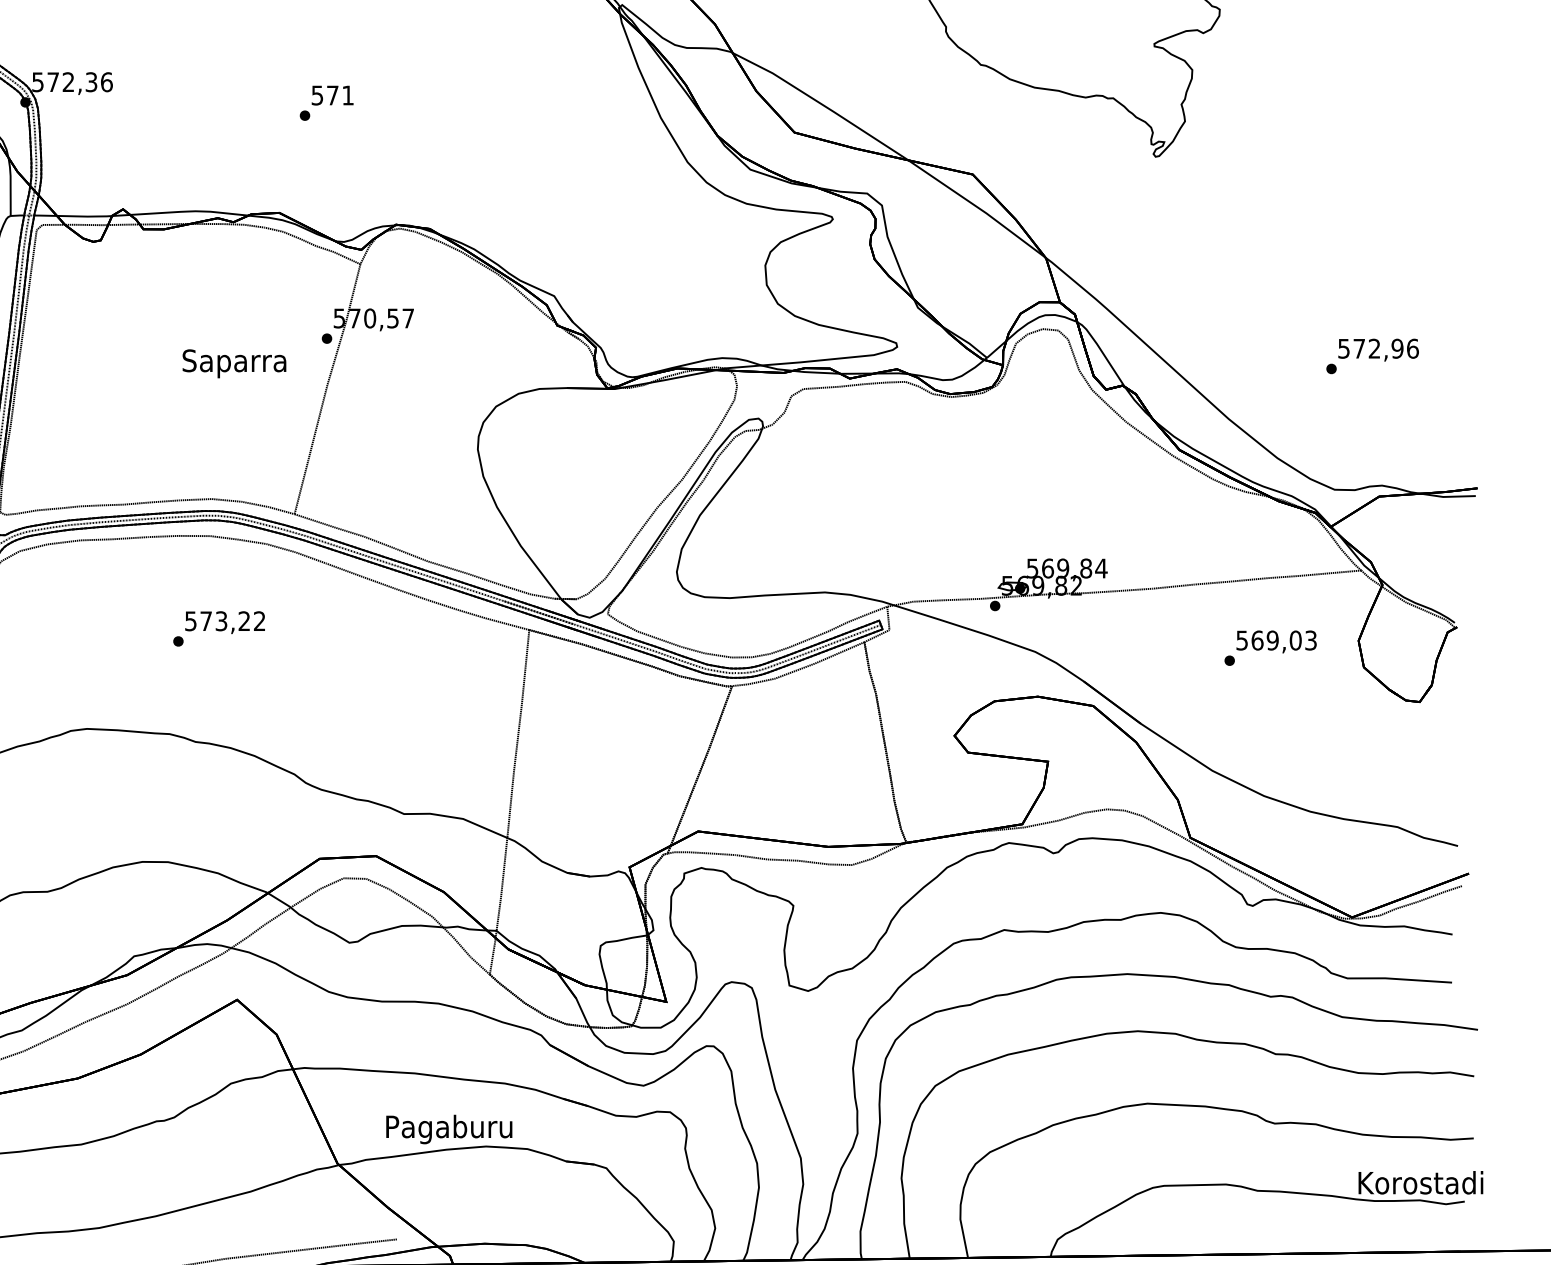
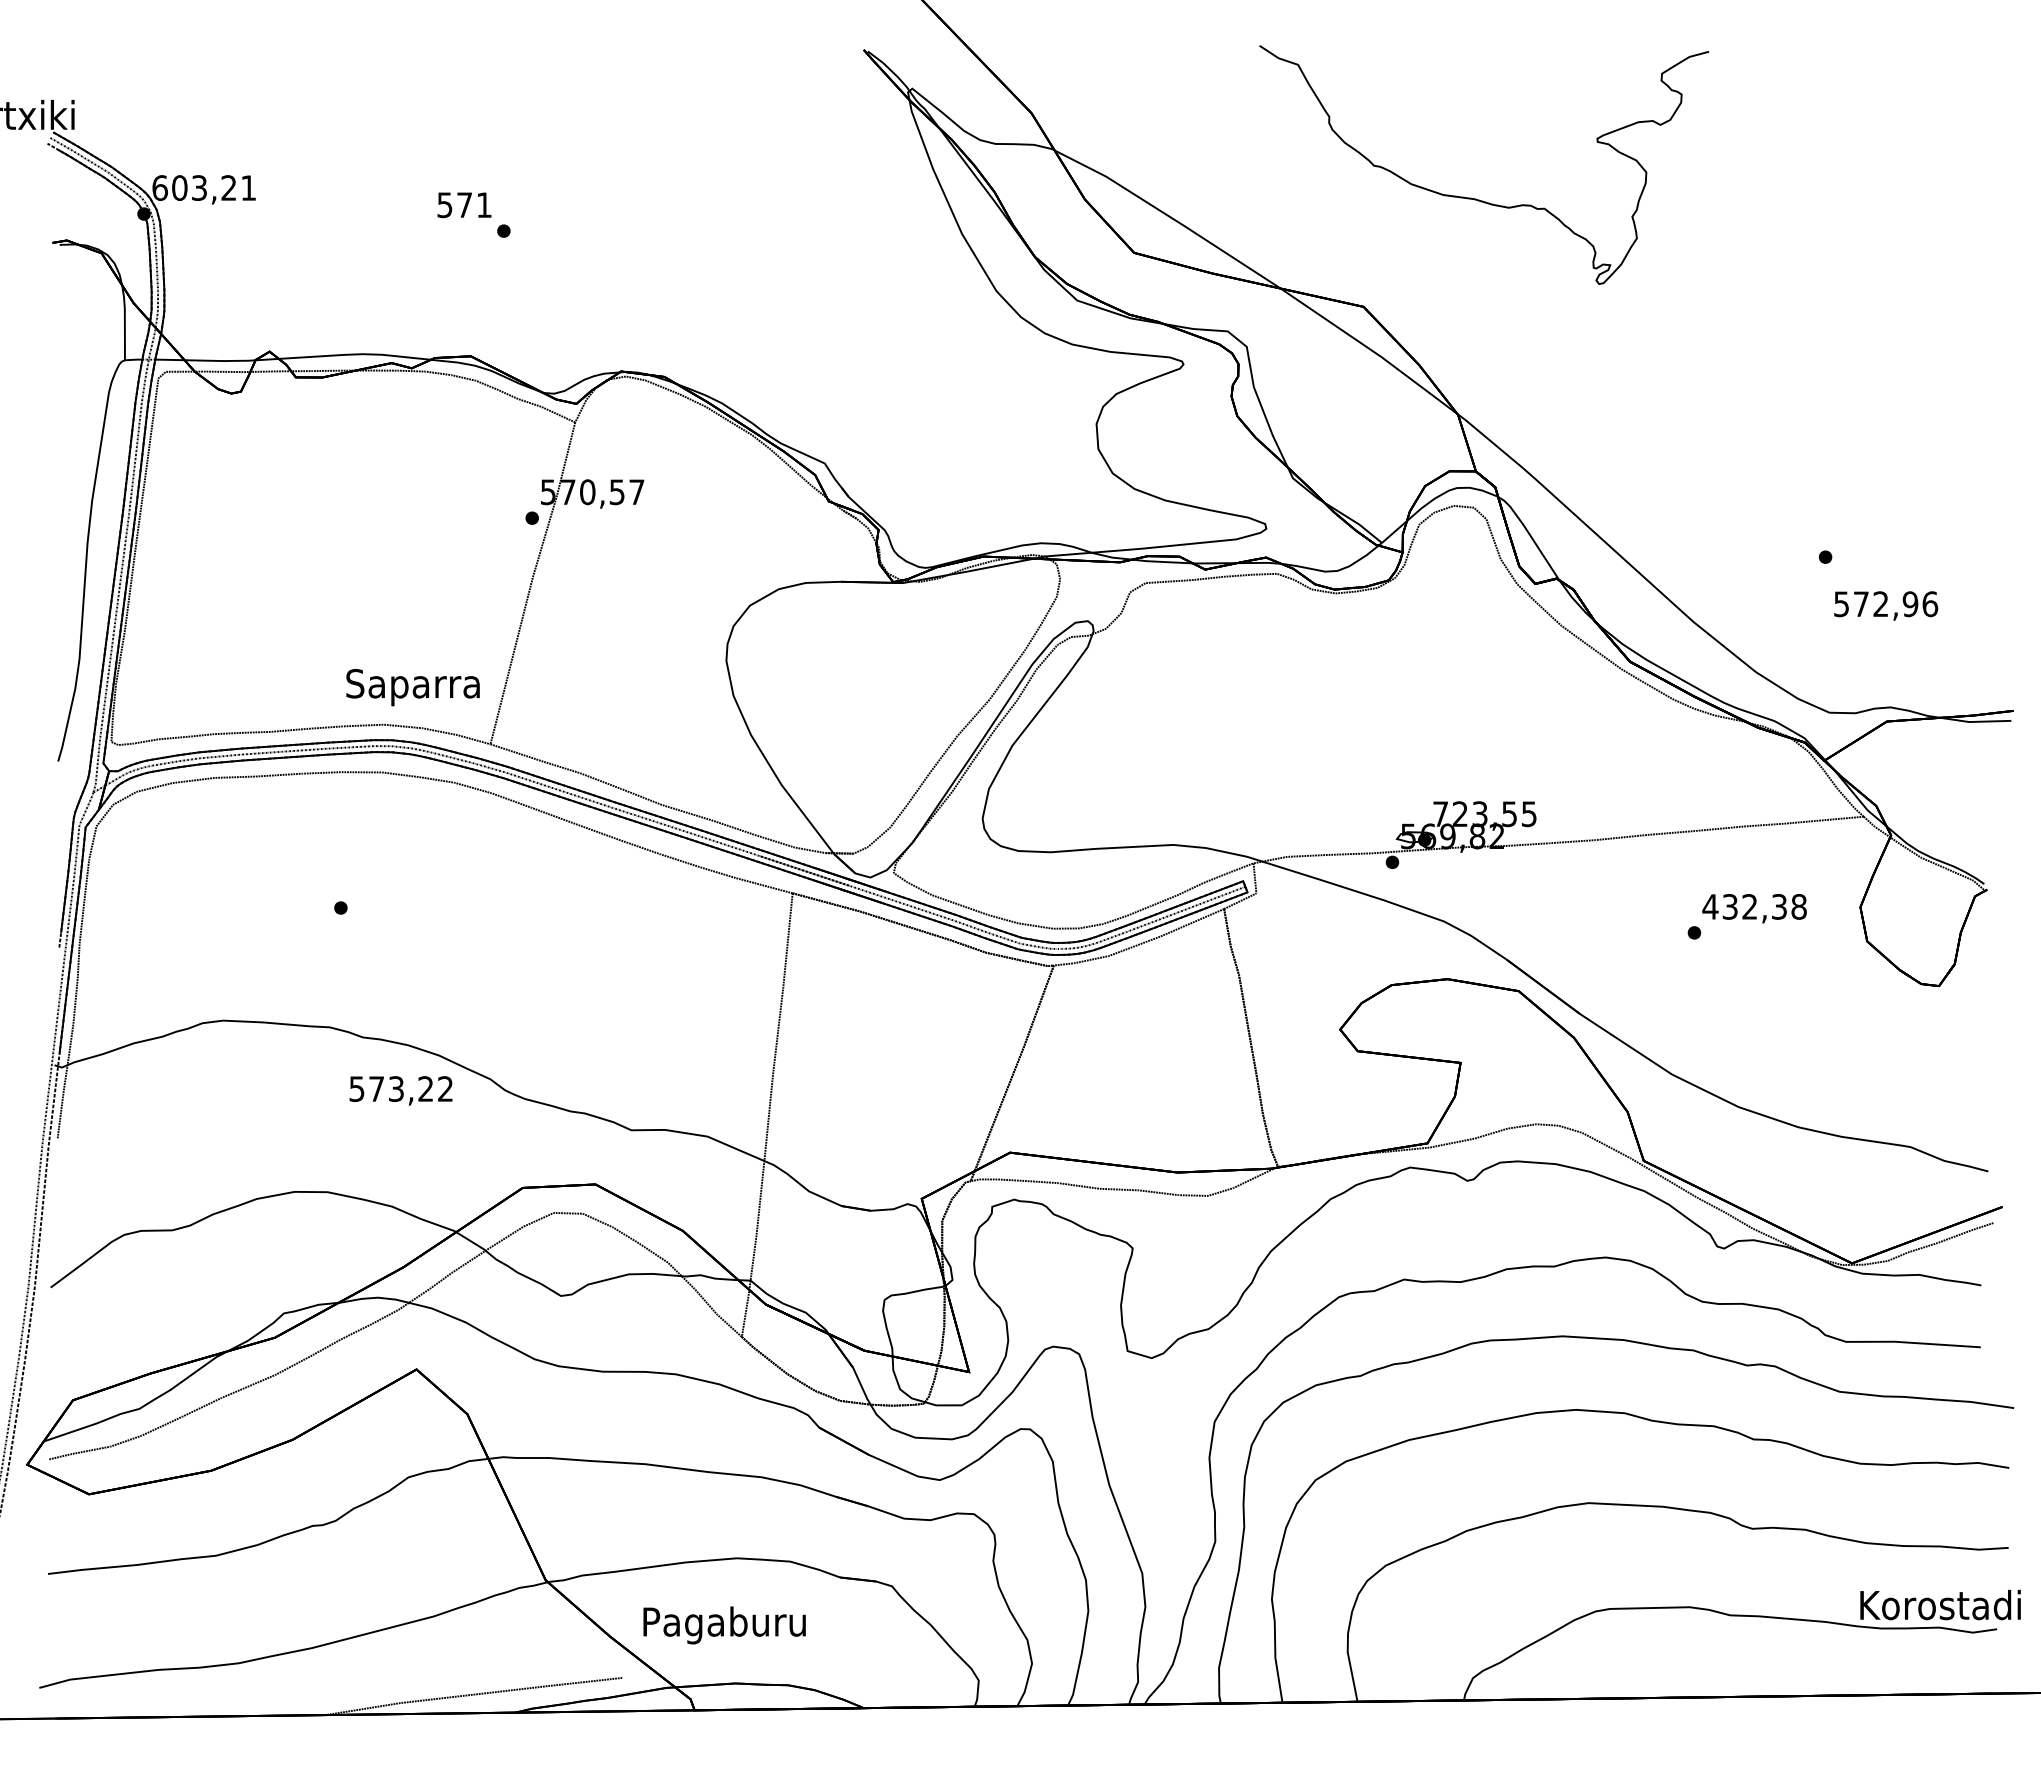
text: (72, 81) -> (204, 187), 572,36 -> 603,21
text: (332, 95) -> (464, 205), moved
text: (1378, 349) -> (1886, 605), moved
text: (234, 363) -> (412, 687), moved
text: (1067, 568) -> (1485, 814), 569,84 -> 723,55
text: (224, 622) -> (400, 1090), moved
text: (1276, 640) -> (1754, 906), 569,03 -> 432,38
text: (449, 1129) -> (724, 1625), moved

